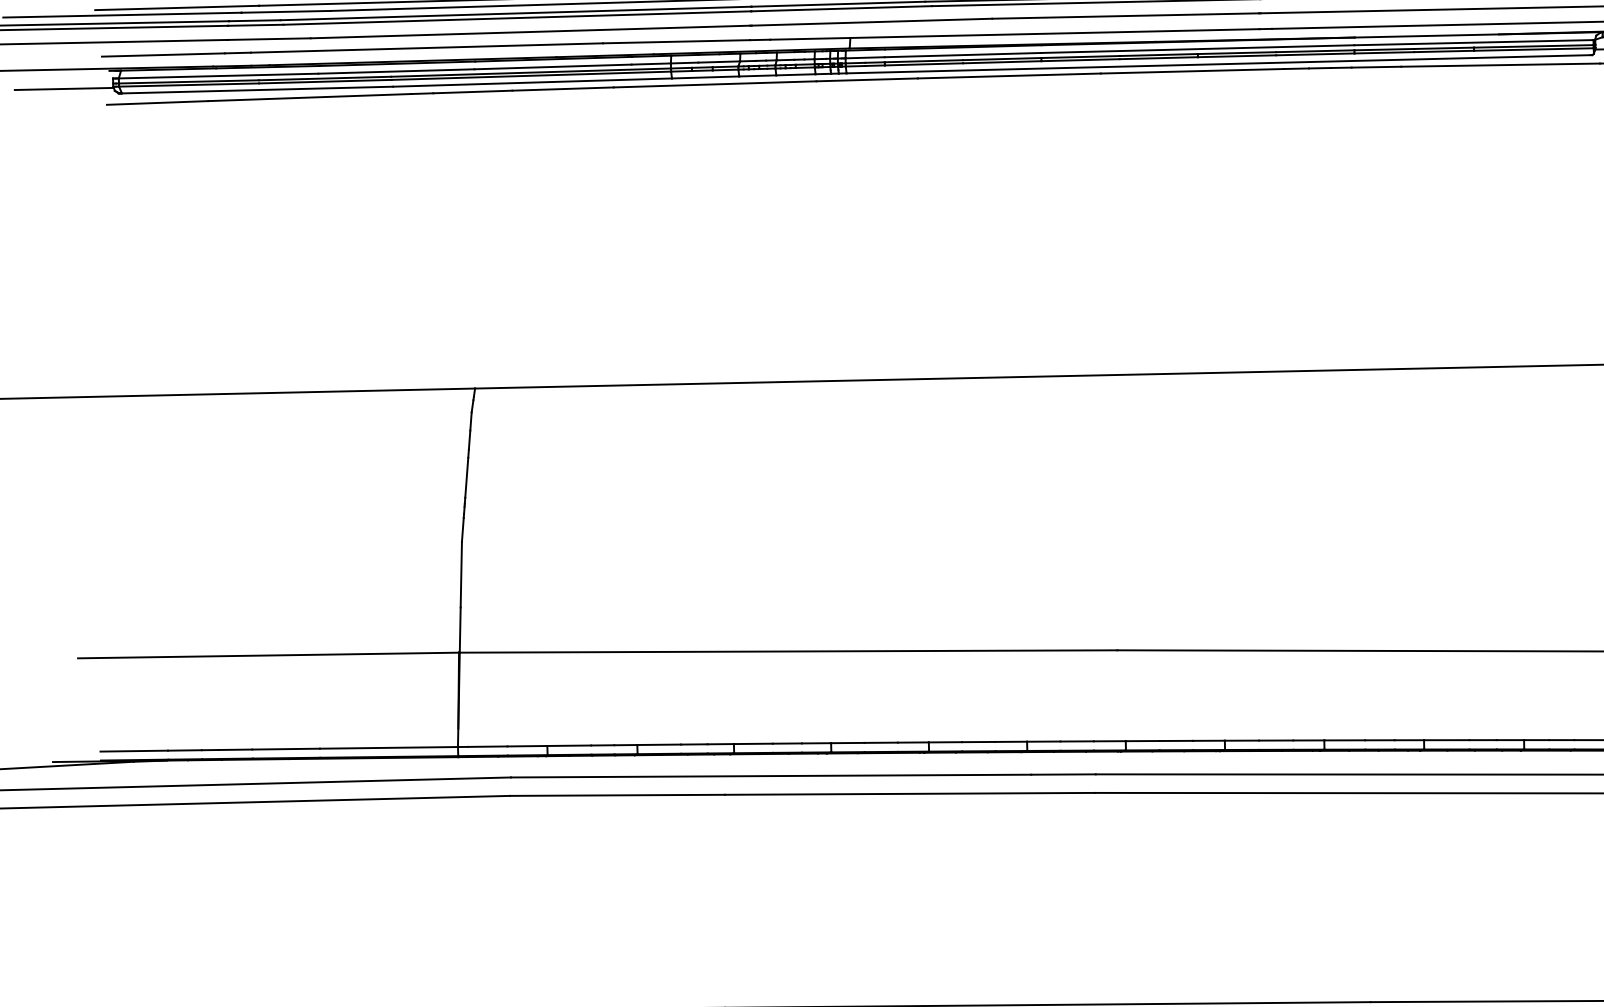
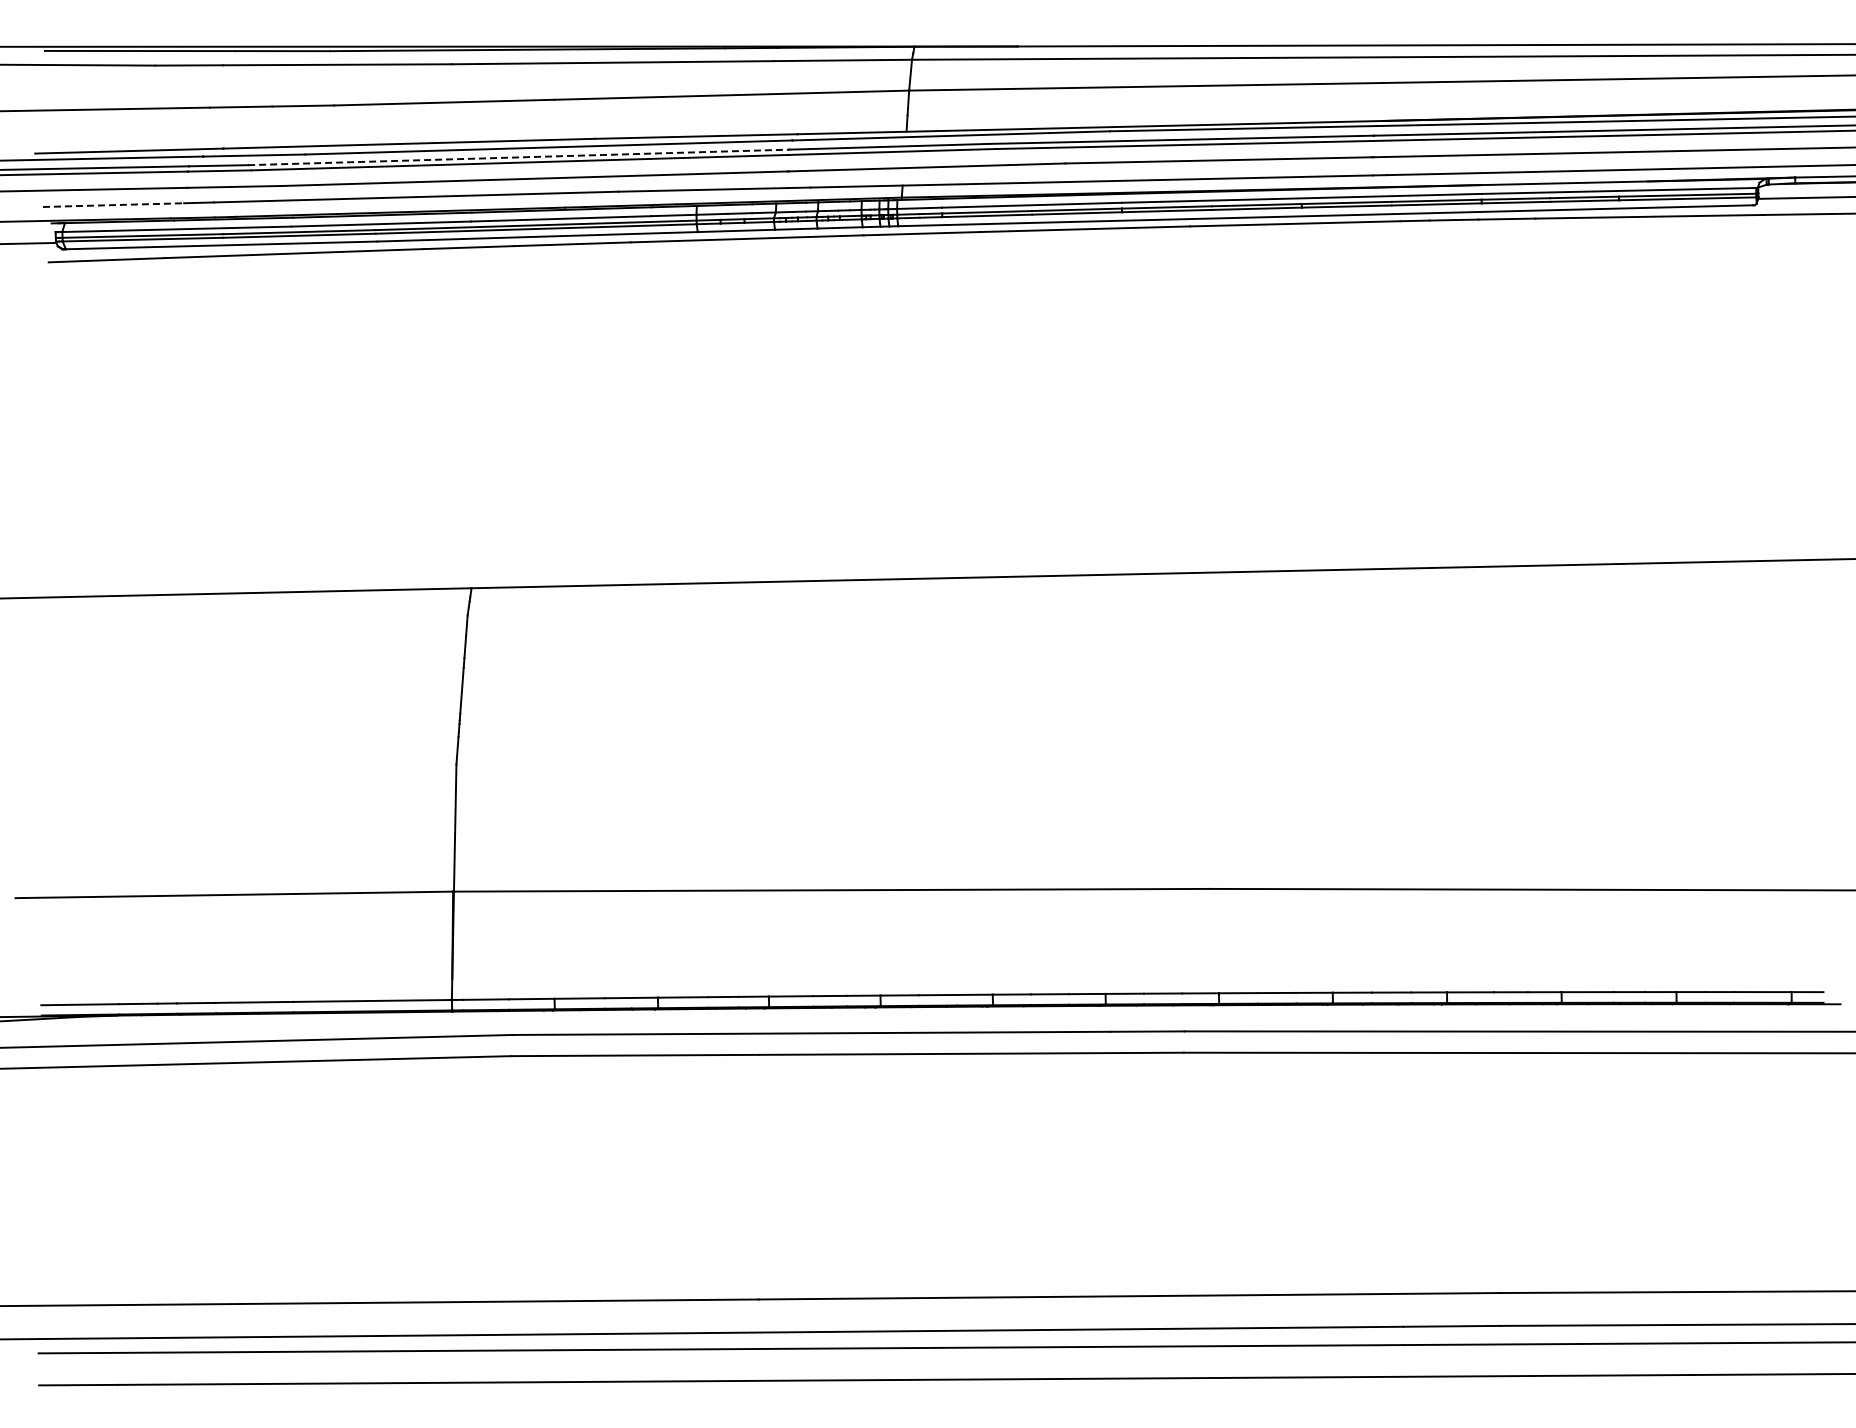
line: (515, 13) -> (518, 157), solid -> dashed
line: (163, 55) -> (113, 205), solid -> dashed

